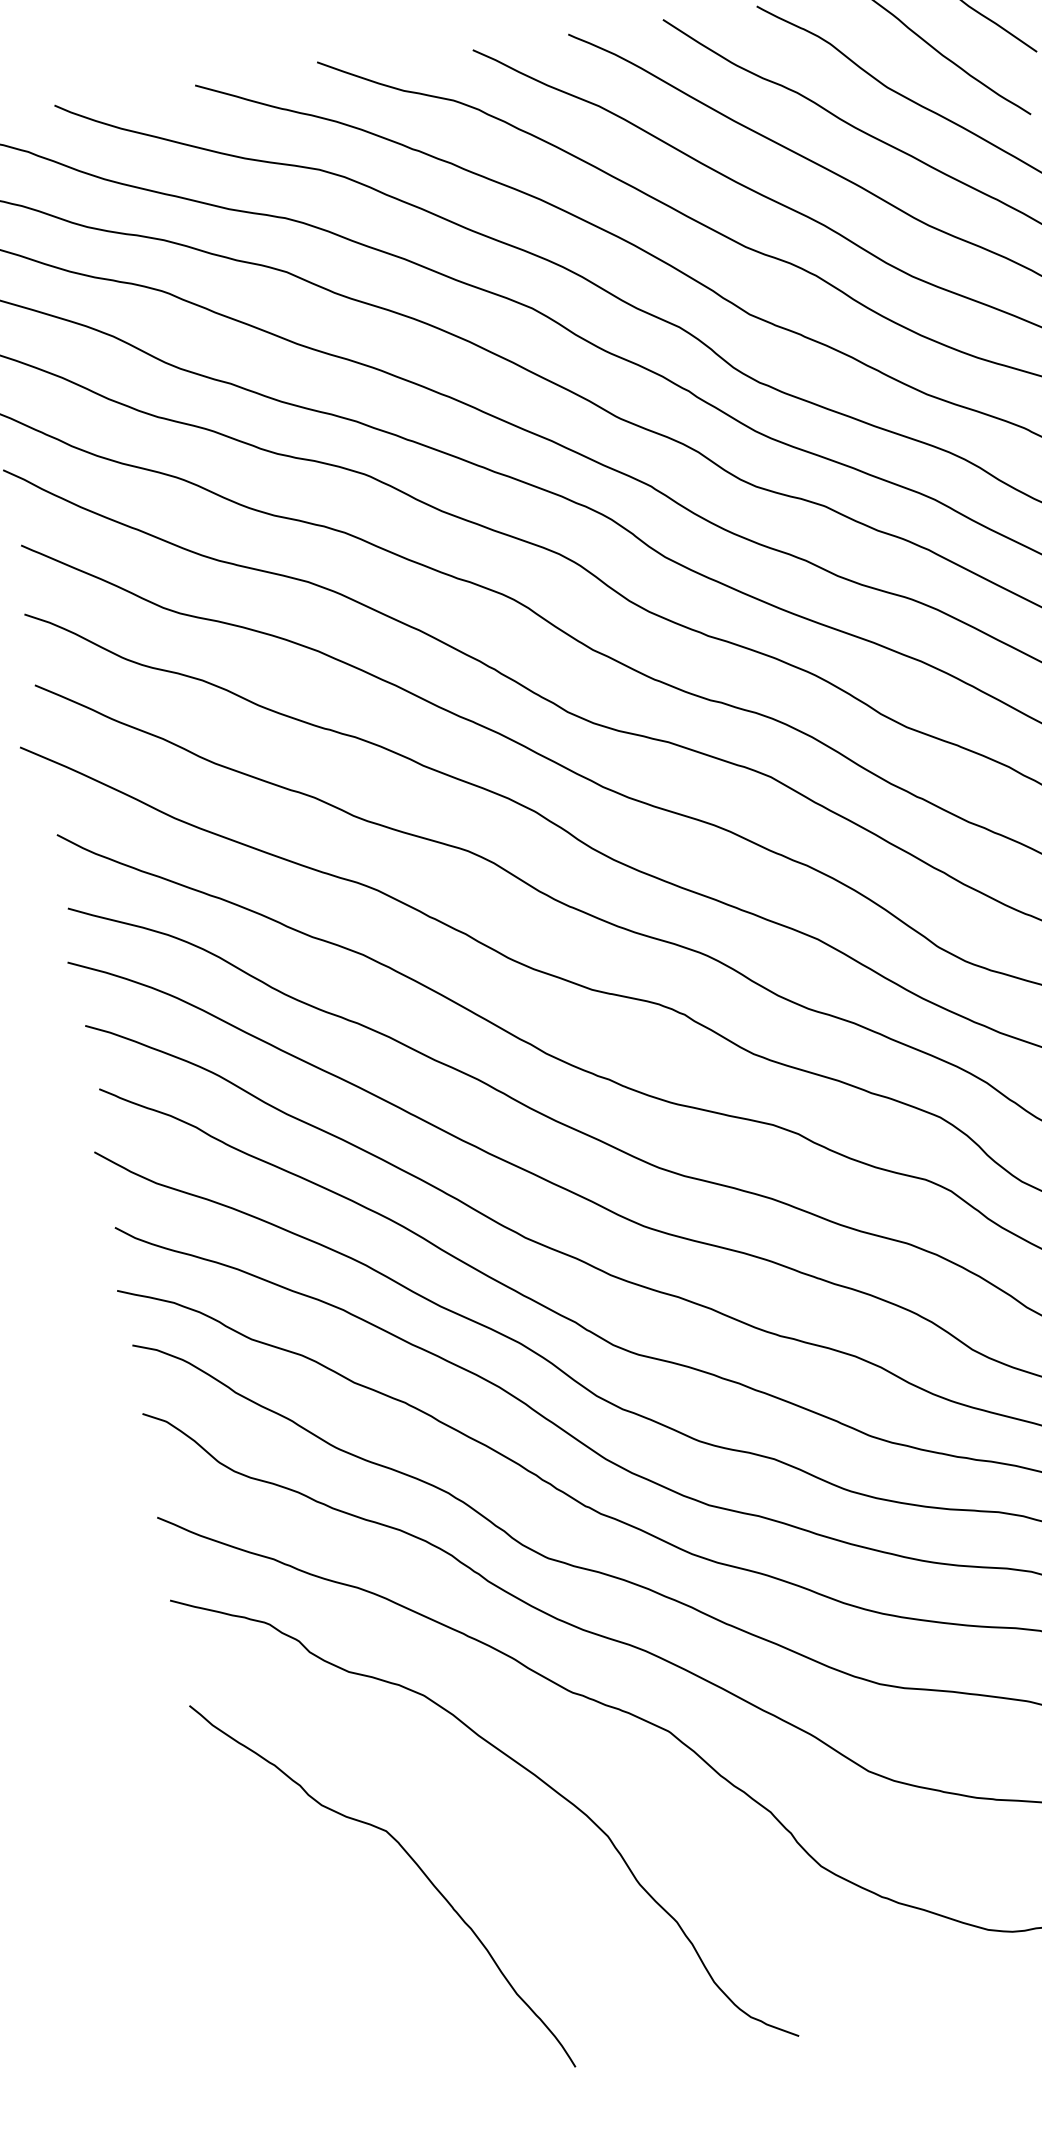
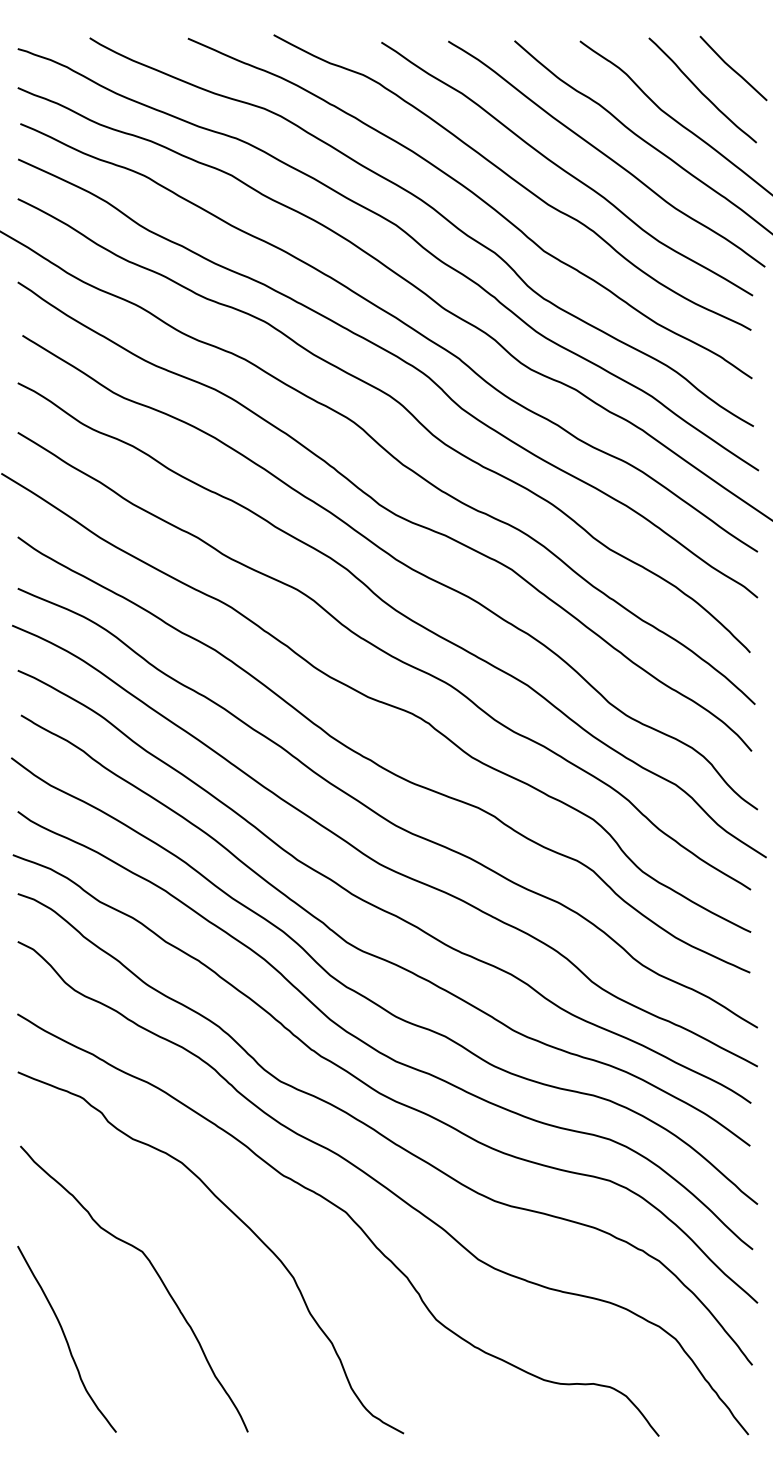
curve: (296, 1971) -> (66, 1338), added

